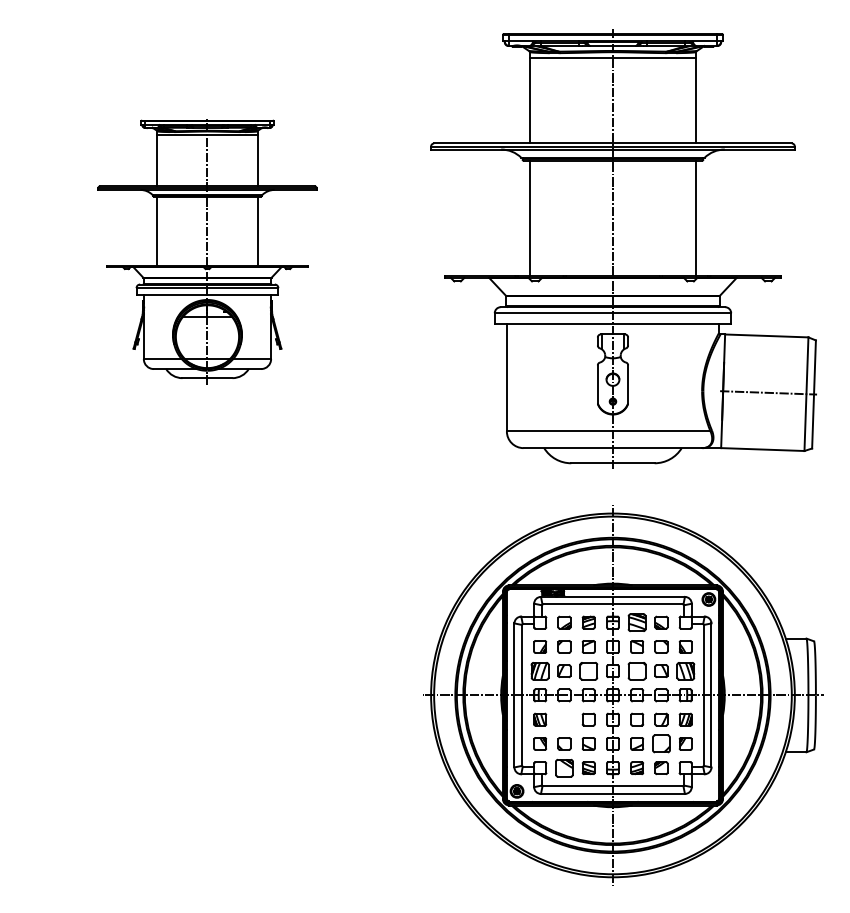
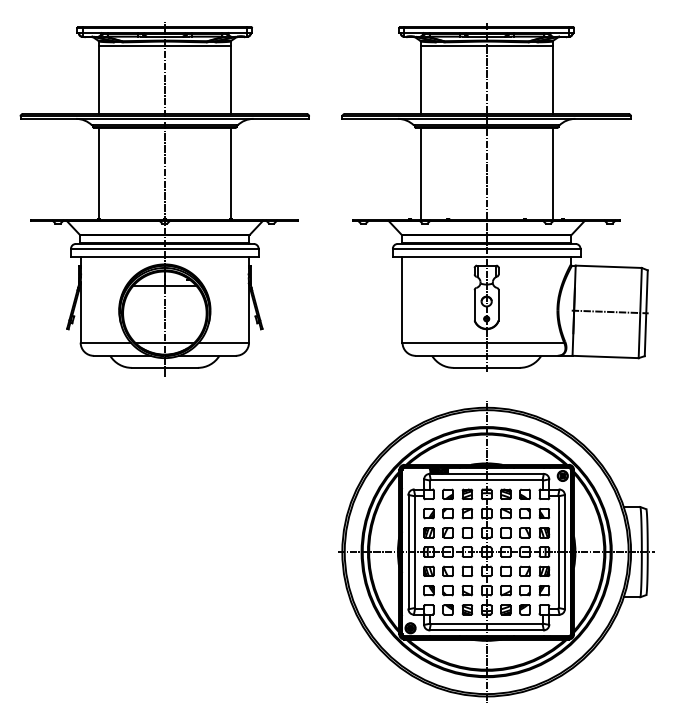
part: (207, 250) -> (164, 198), size x1.67
part: (637, 622) -> (506, 494), size x0.71
part: (540, 670) -> (429, 532), size x0.71
part: (588, 670) -> (467, 532), size x0.71
part: (637, 670) -> (506, 532), size x0.71
part: (685, 670) -> (544, 532), size x0.71
part: (564, 719) -> (448, 571), added
part: (661, 743) -> (525, 590), size x0.71
part: (564, 767) -> (448, 609), size x0.71

